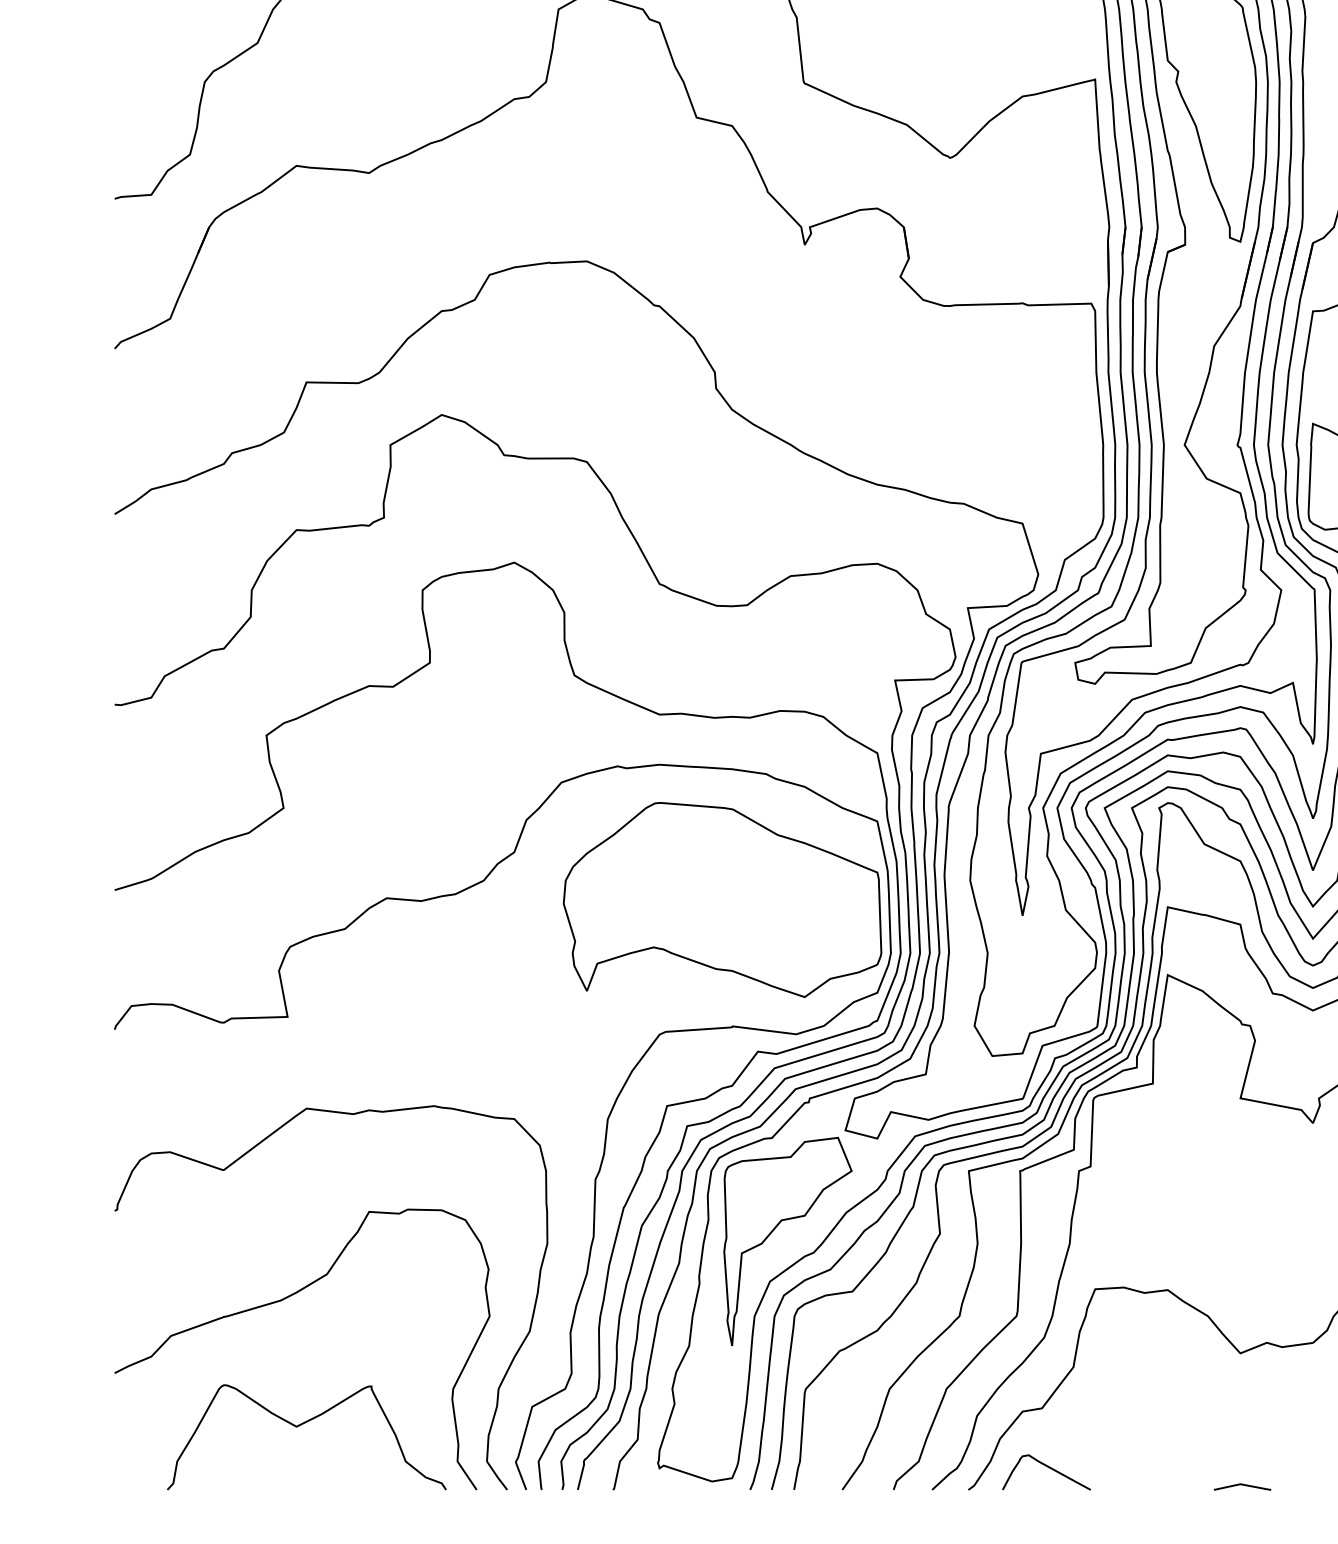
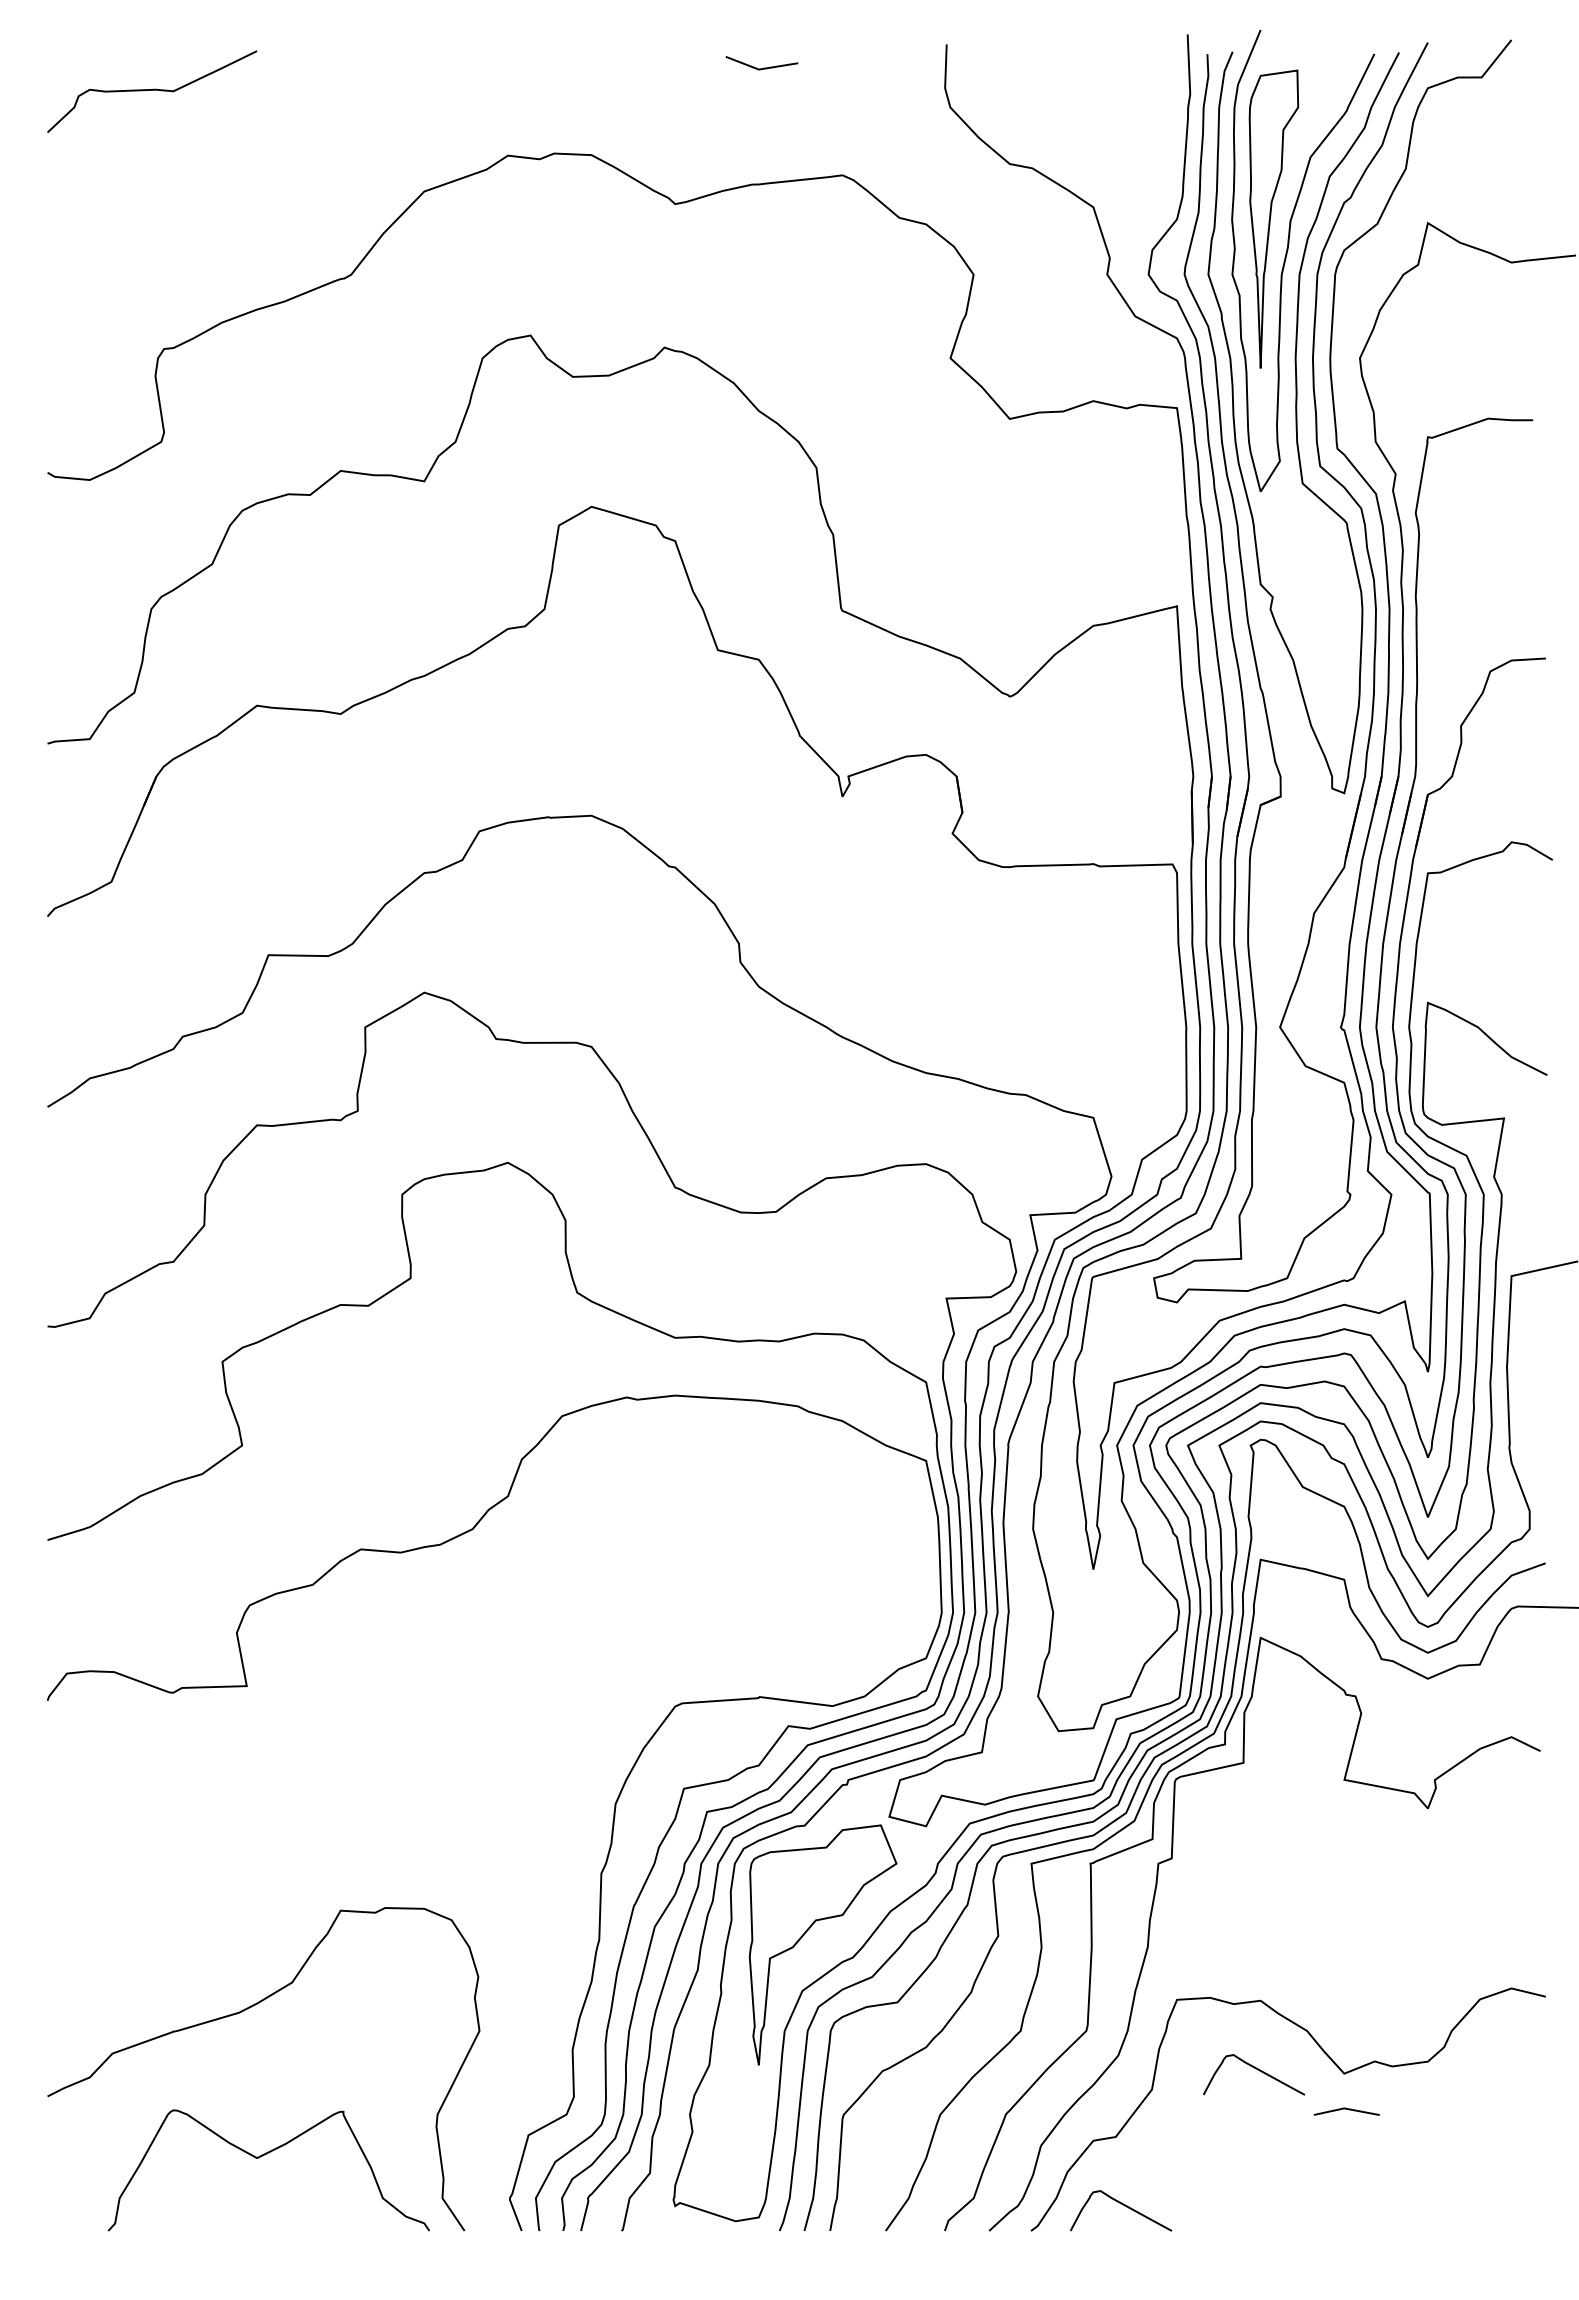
part: (722, 900) -> (747, 1551), removed
curve: (225, 1170) -> (175, 1862), removed
curve: (1165, 1350) -> (1257, 2070), added
line: (1242, 1485) -> (1346, 2109), moved

